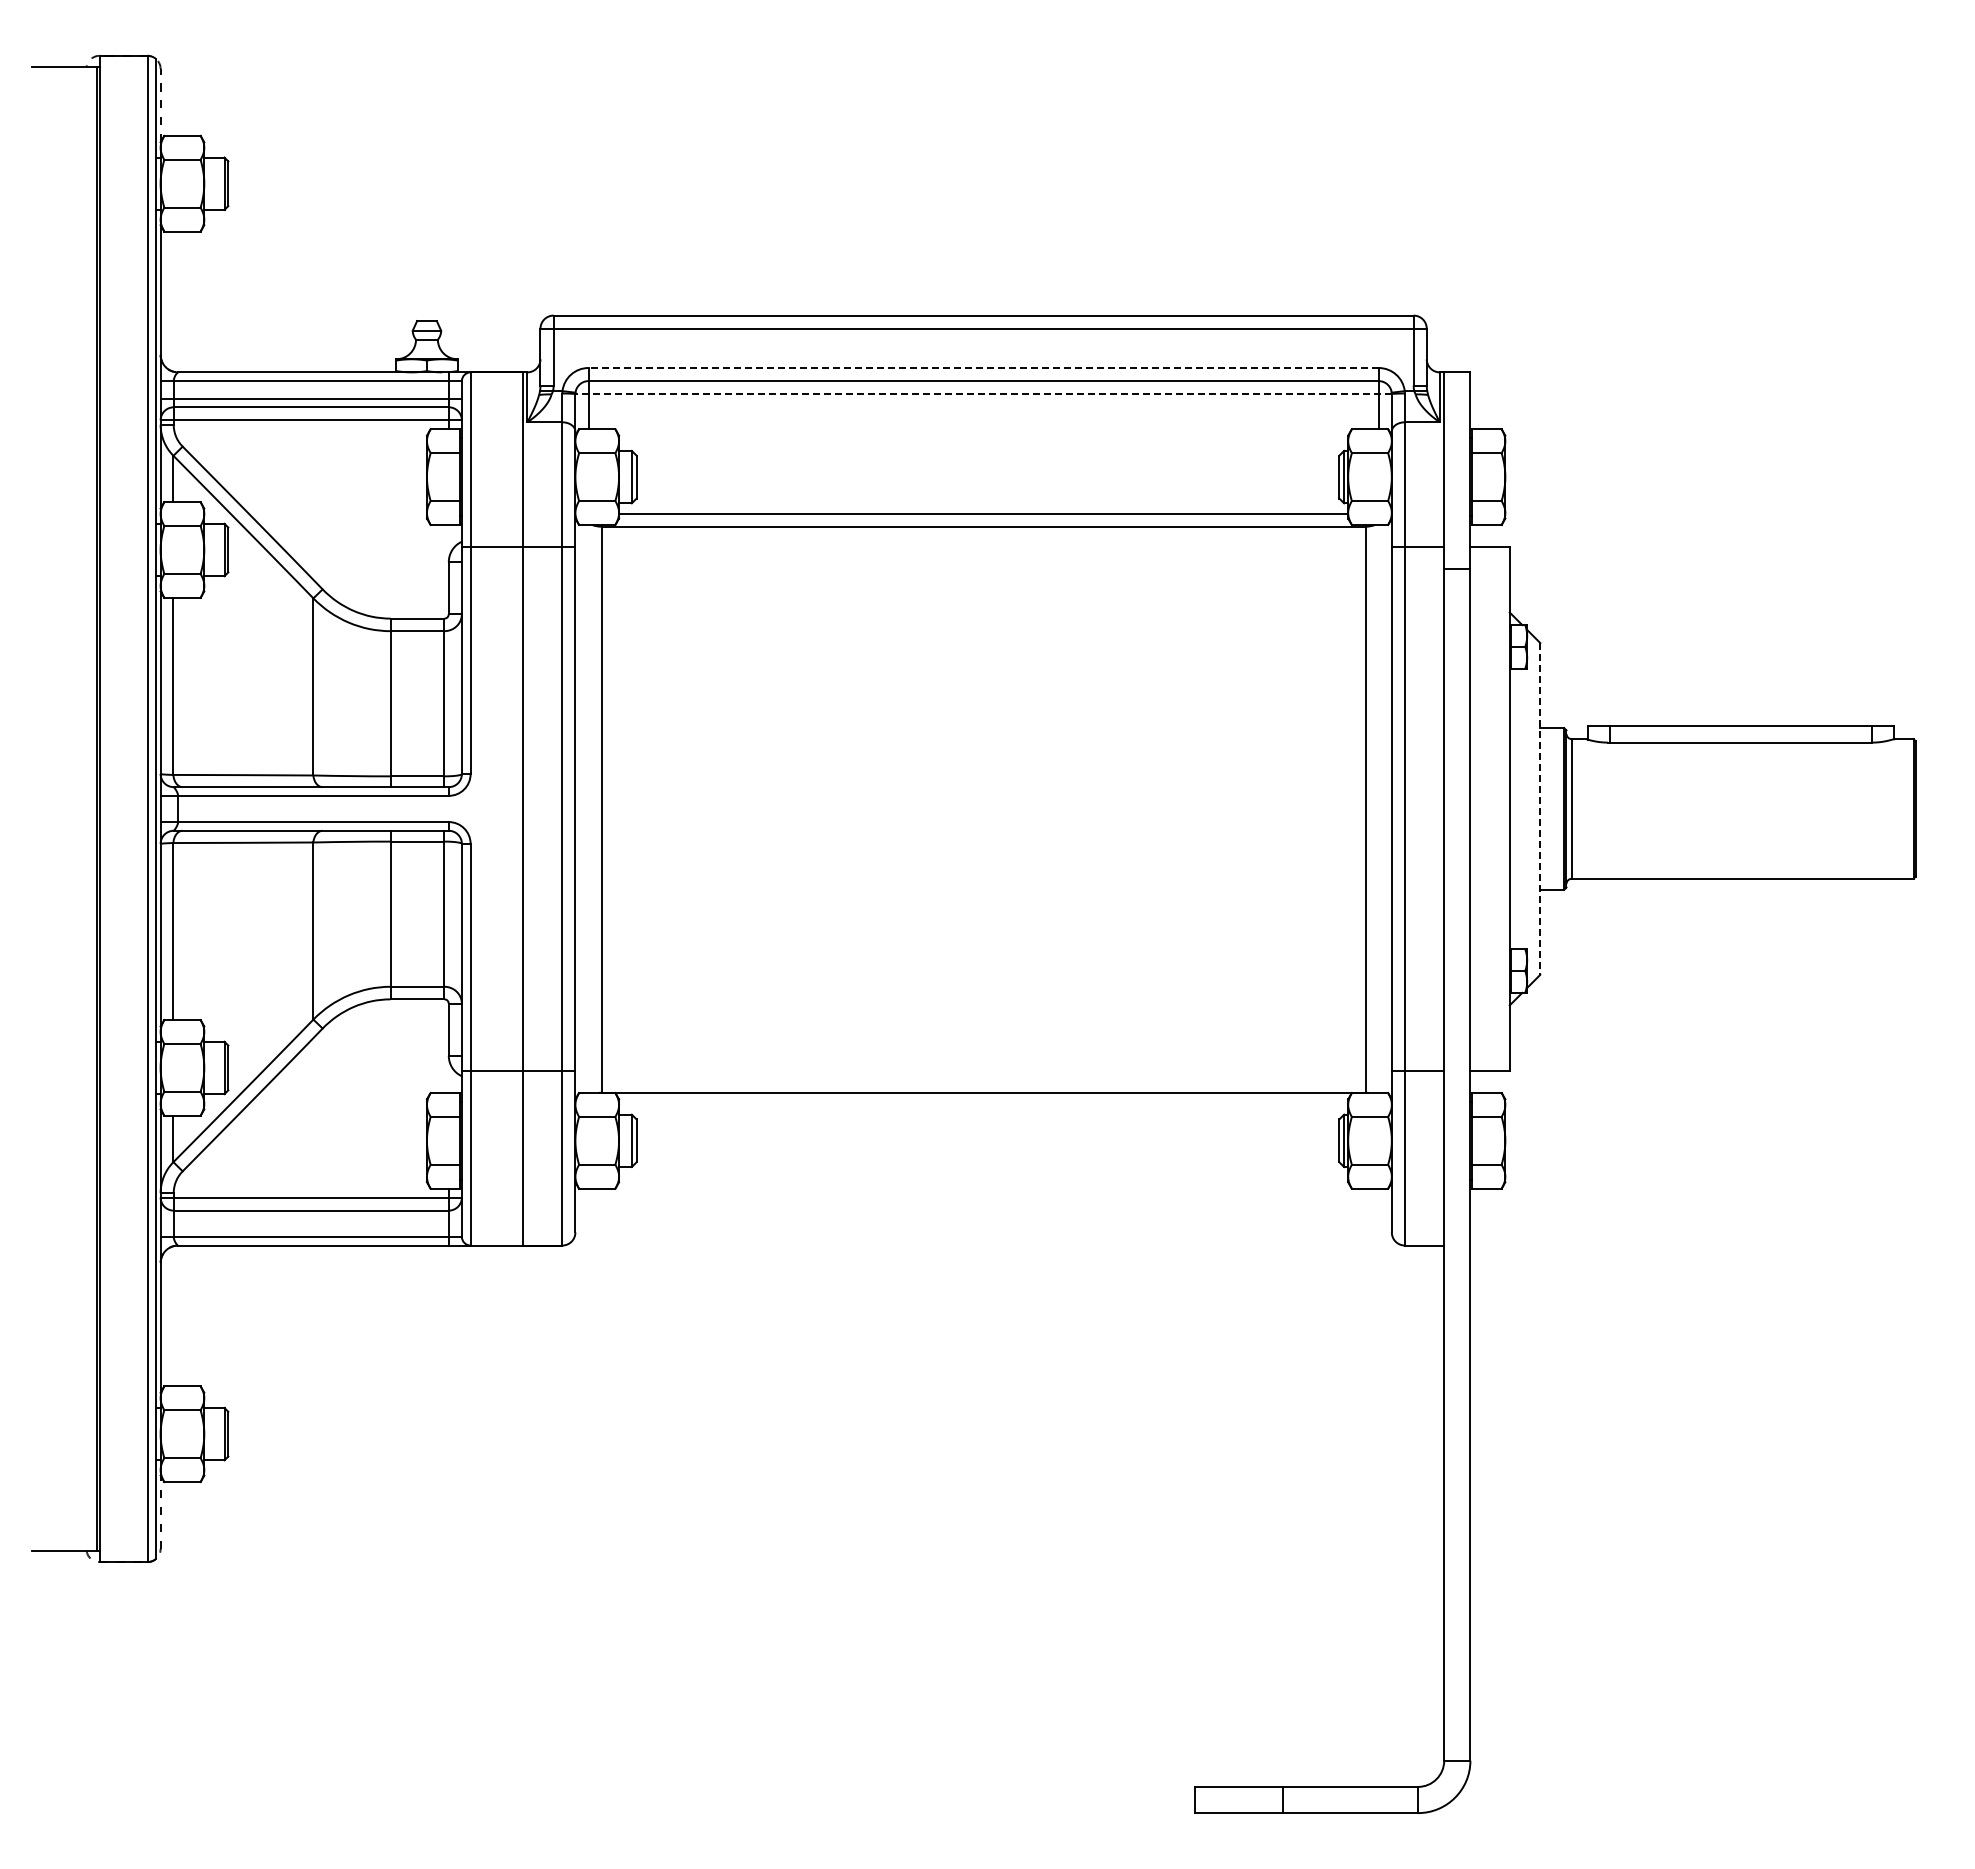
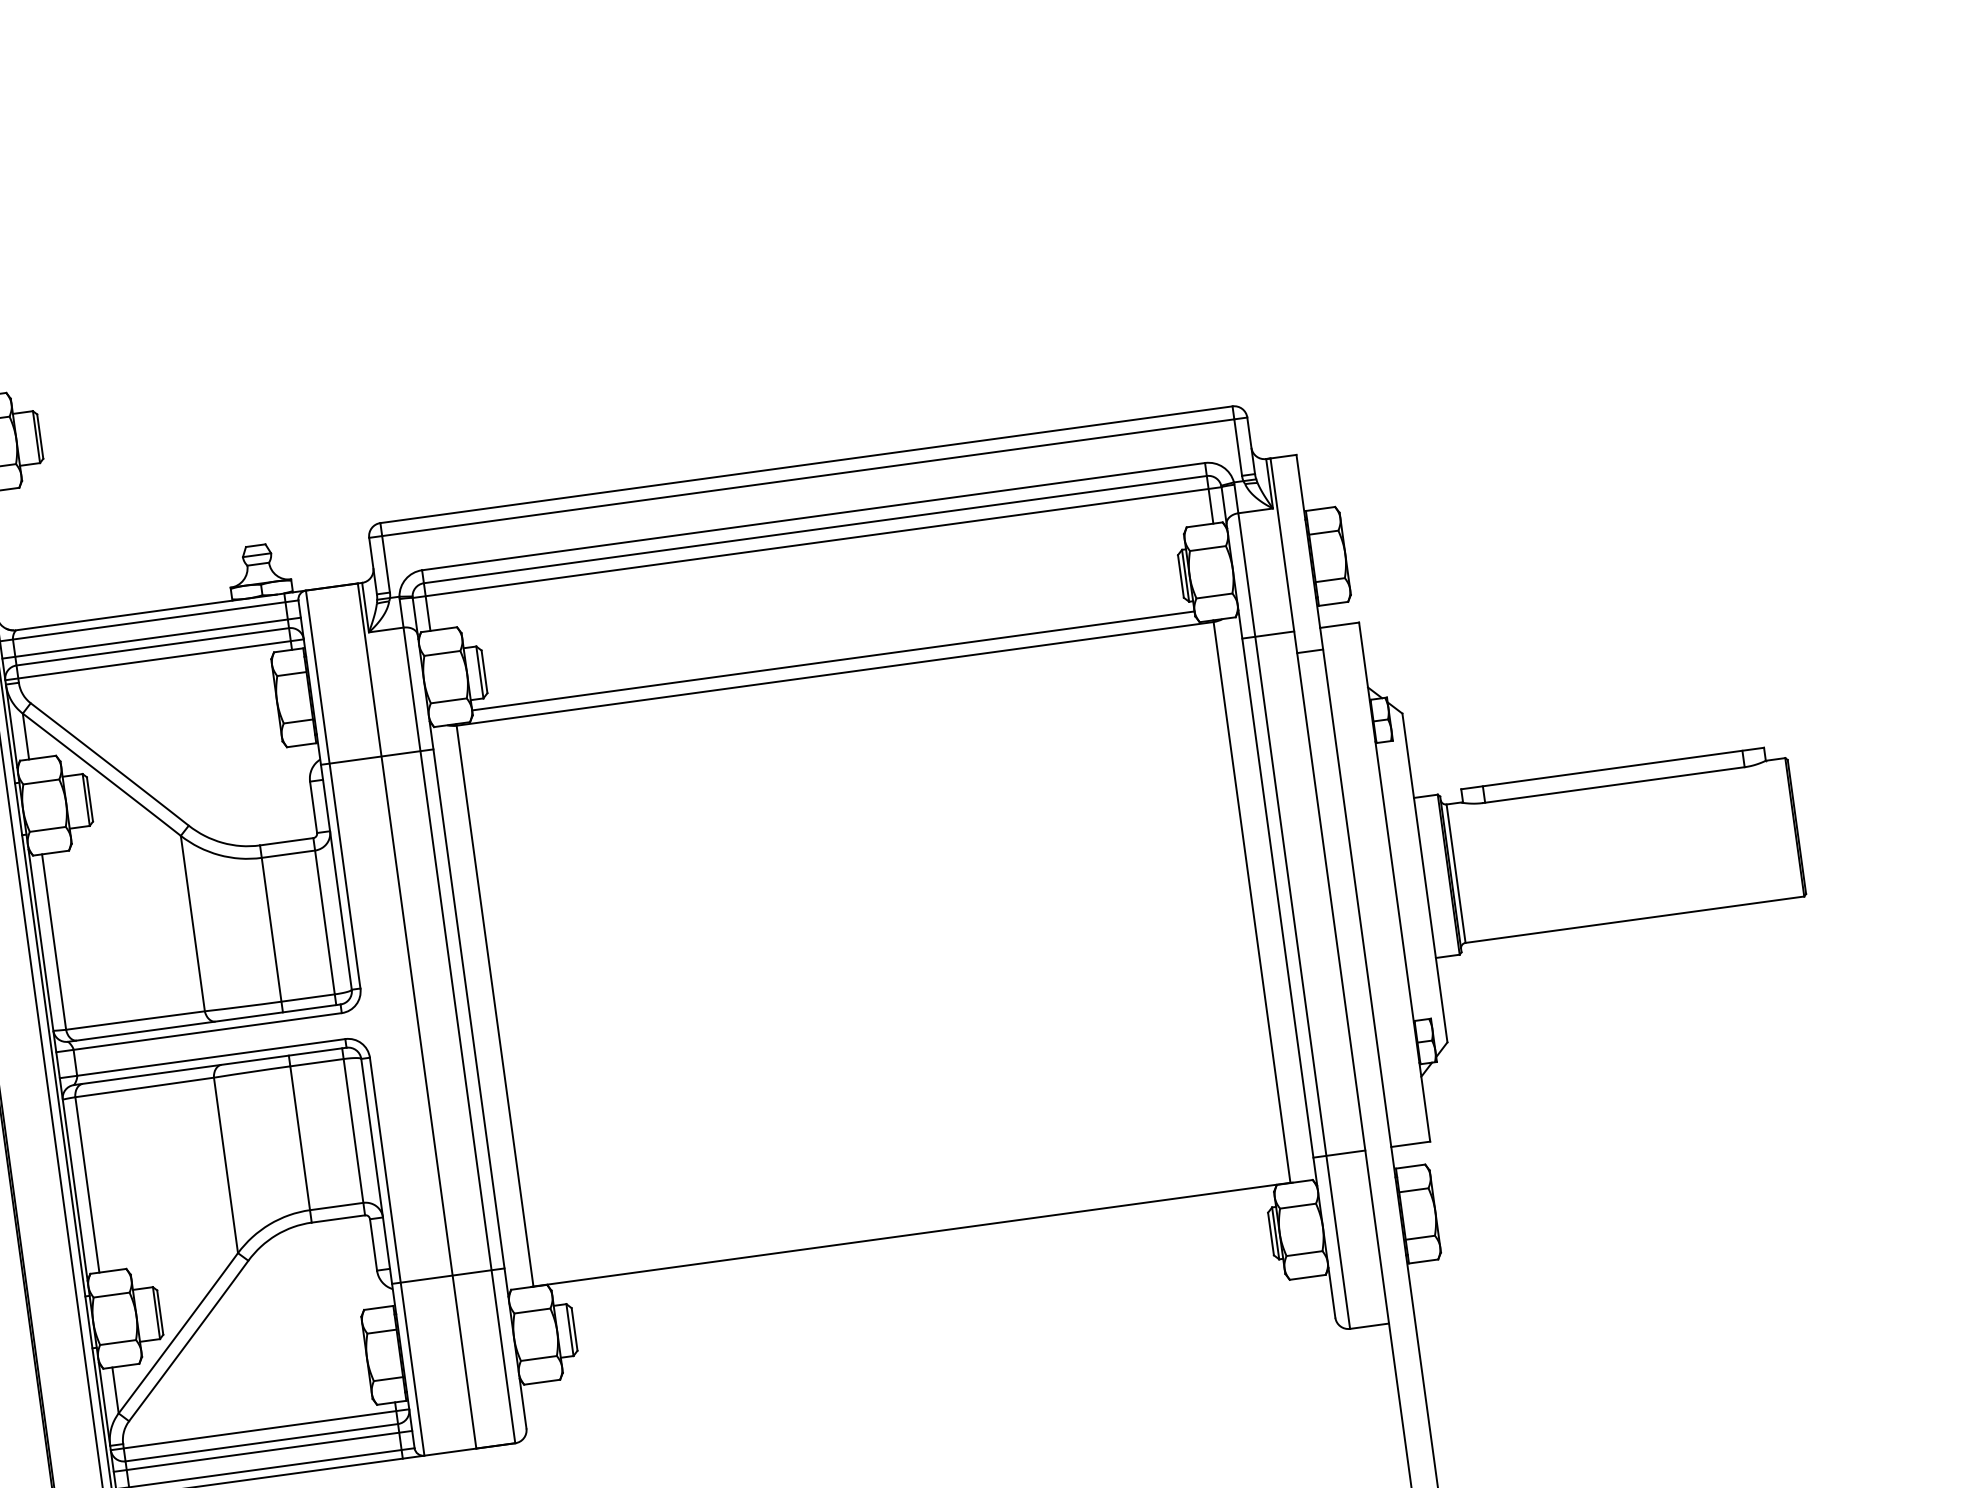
line: (983, 368) -> (813, 517), dashed -> solid
line: (983, 394) -> (817, 542), dashed -> solid
line: (1540, 808) -> (1425, 877), dashed -> solid
line: (310, 1219) -> (262, 1451), added

